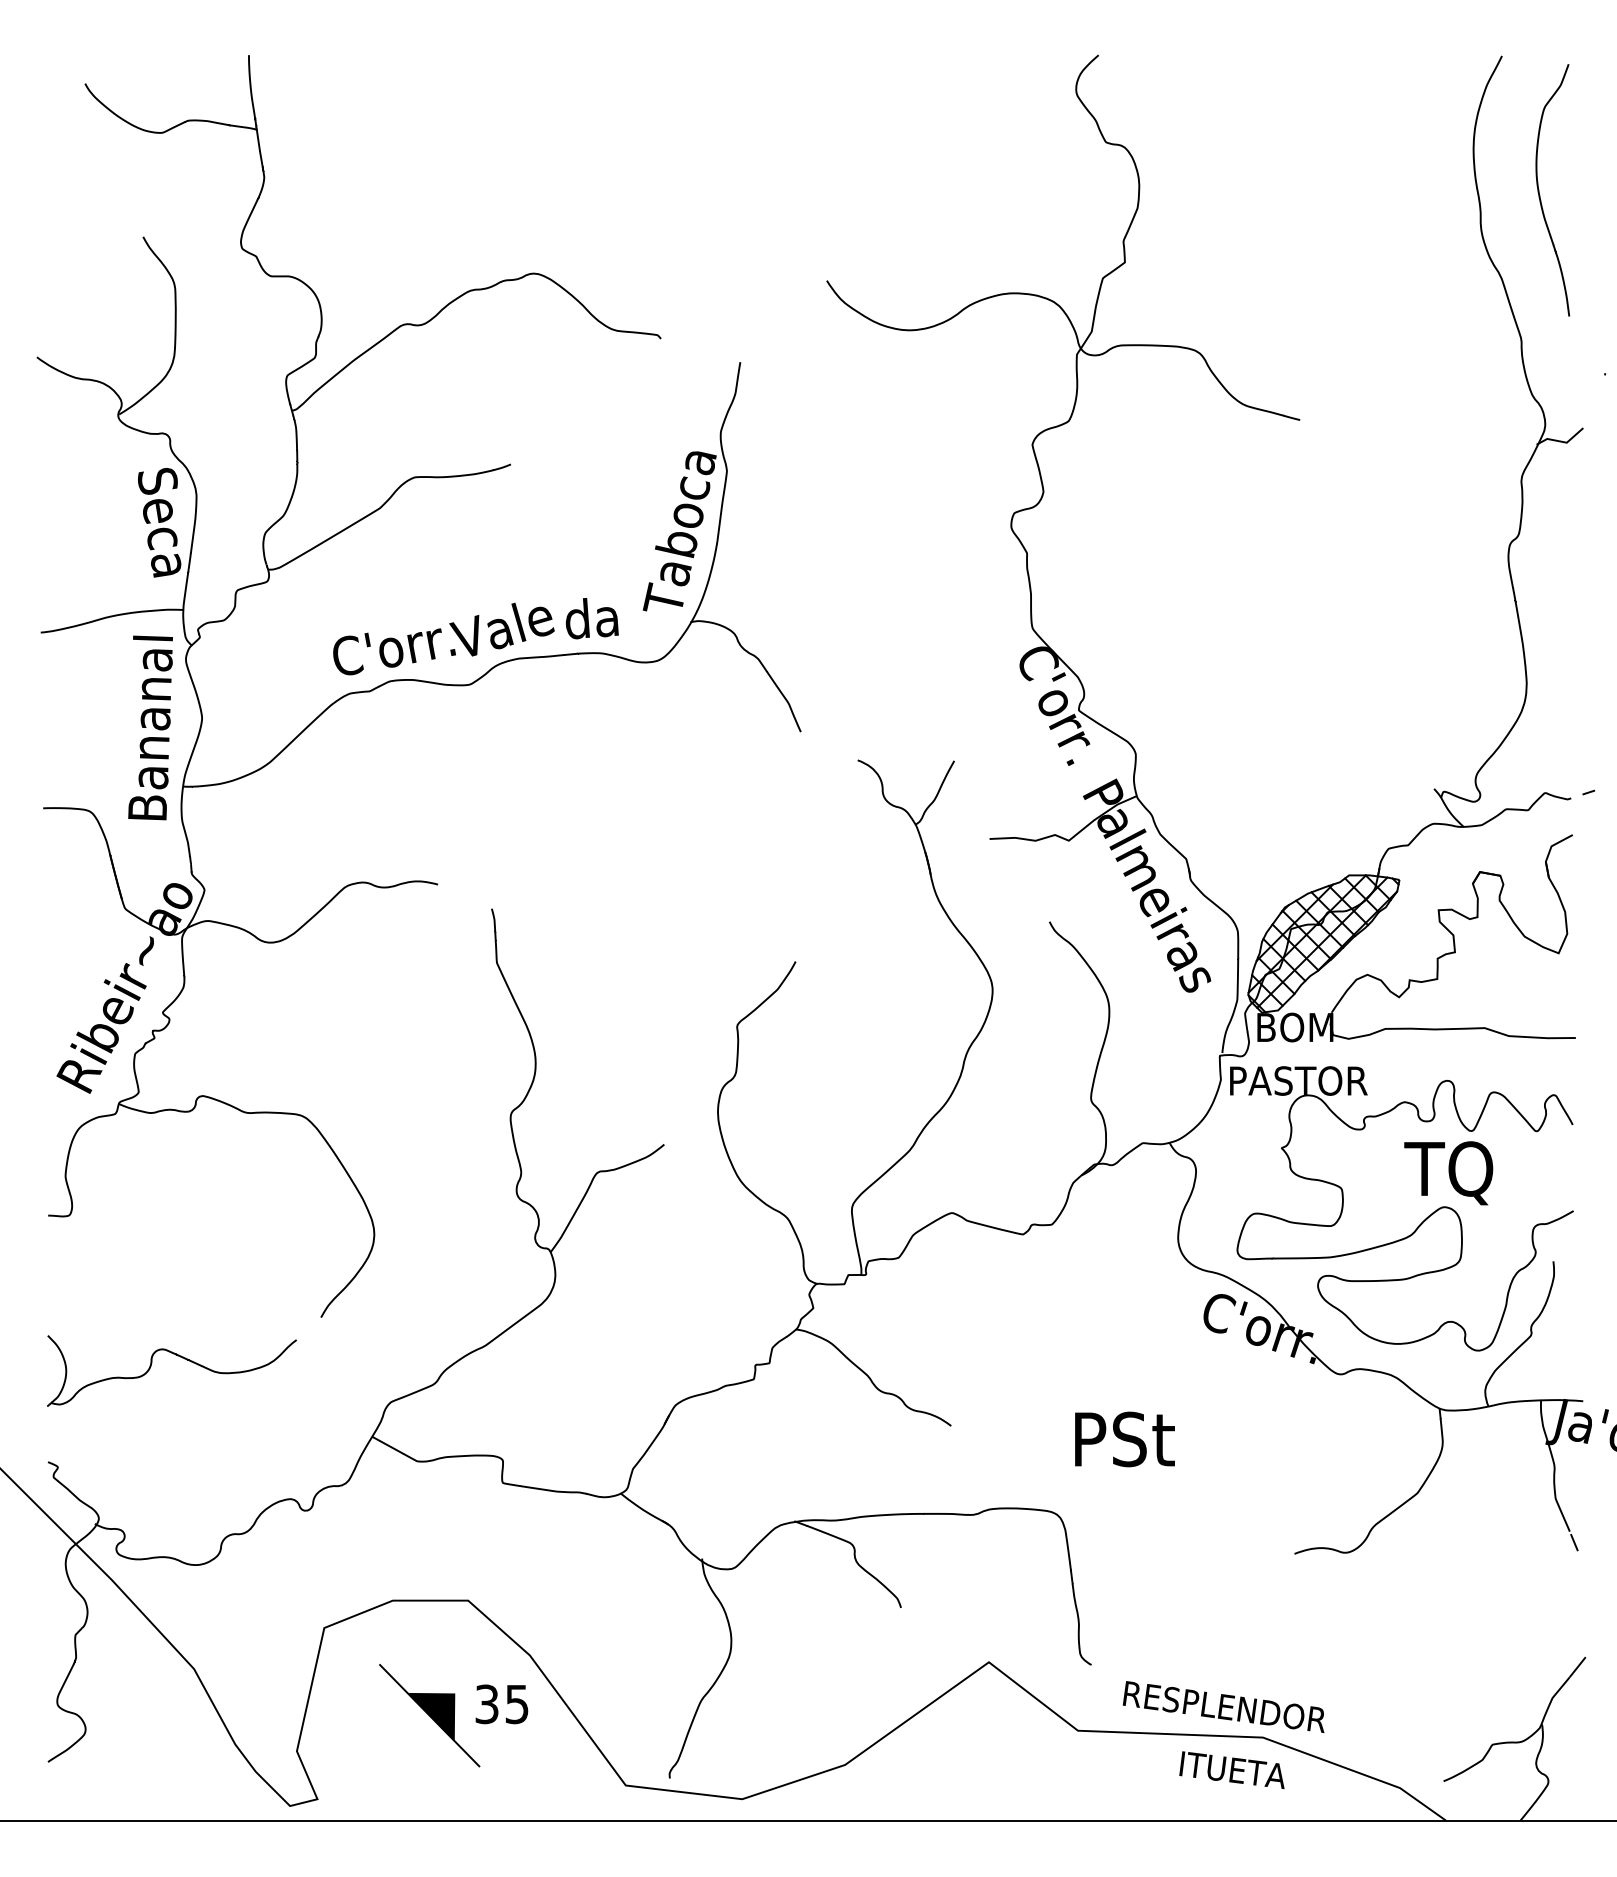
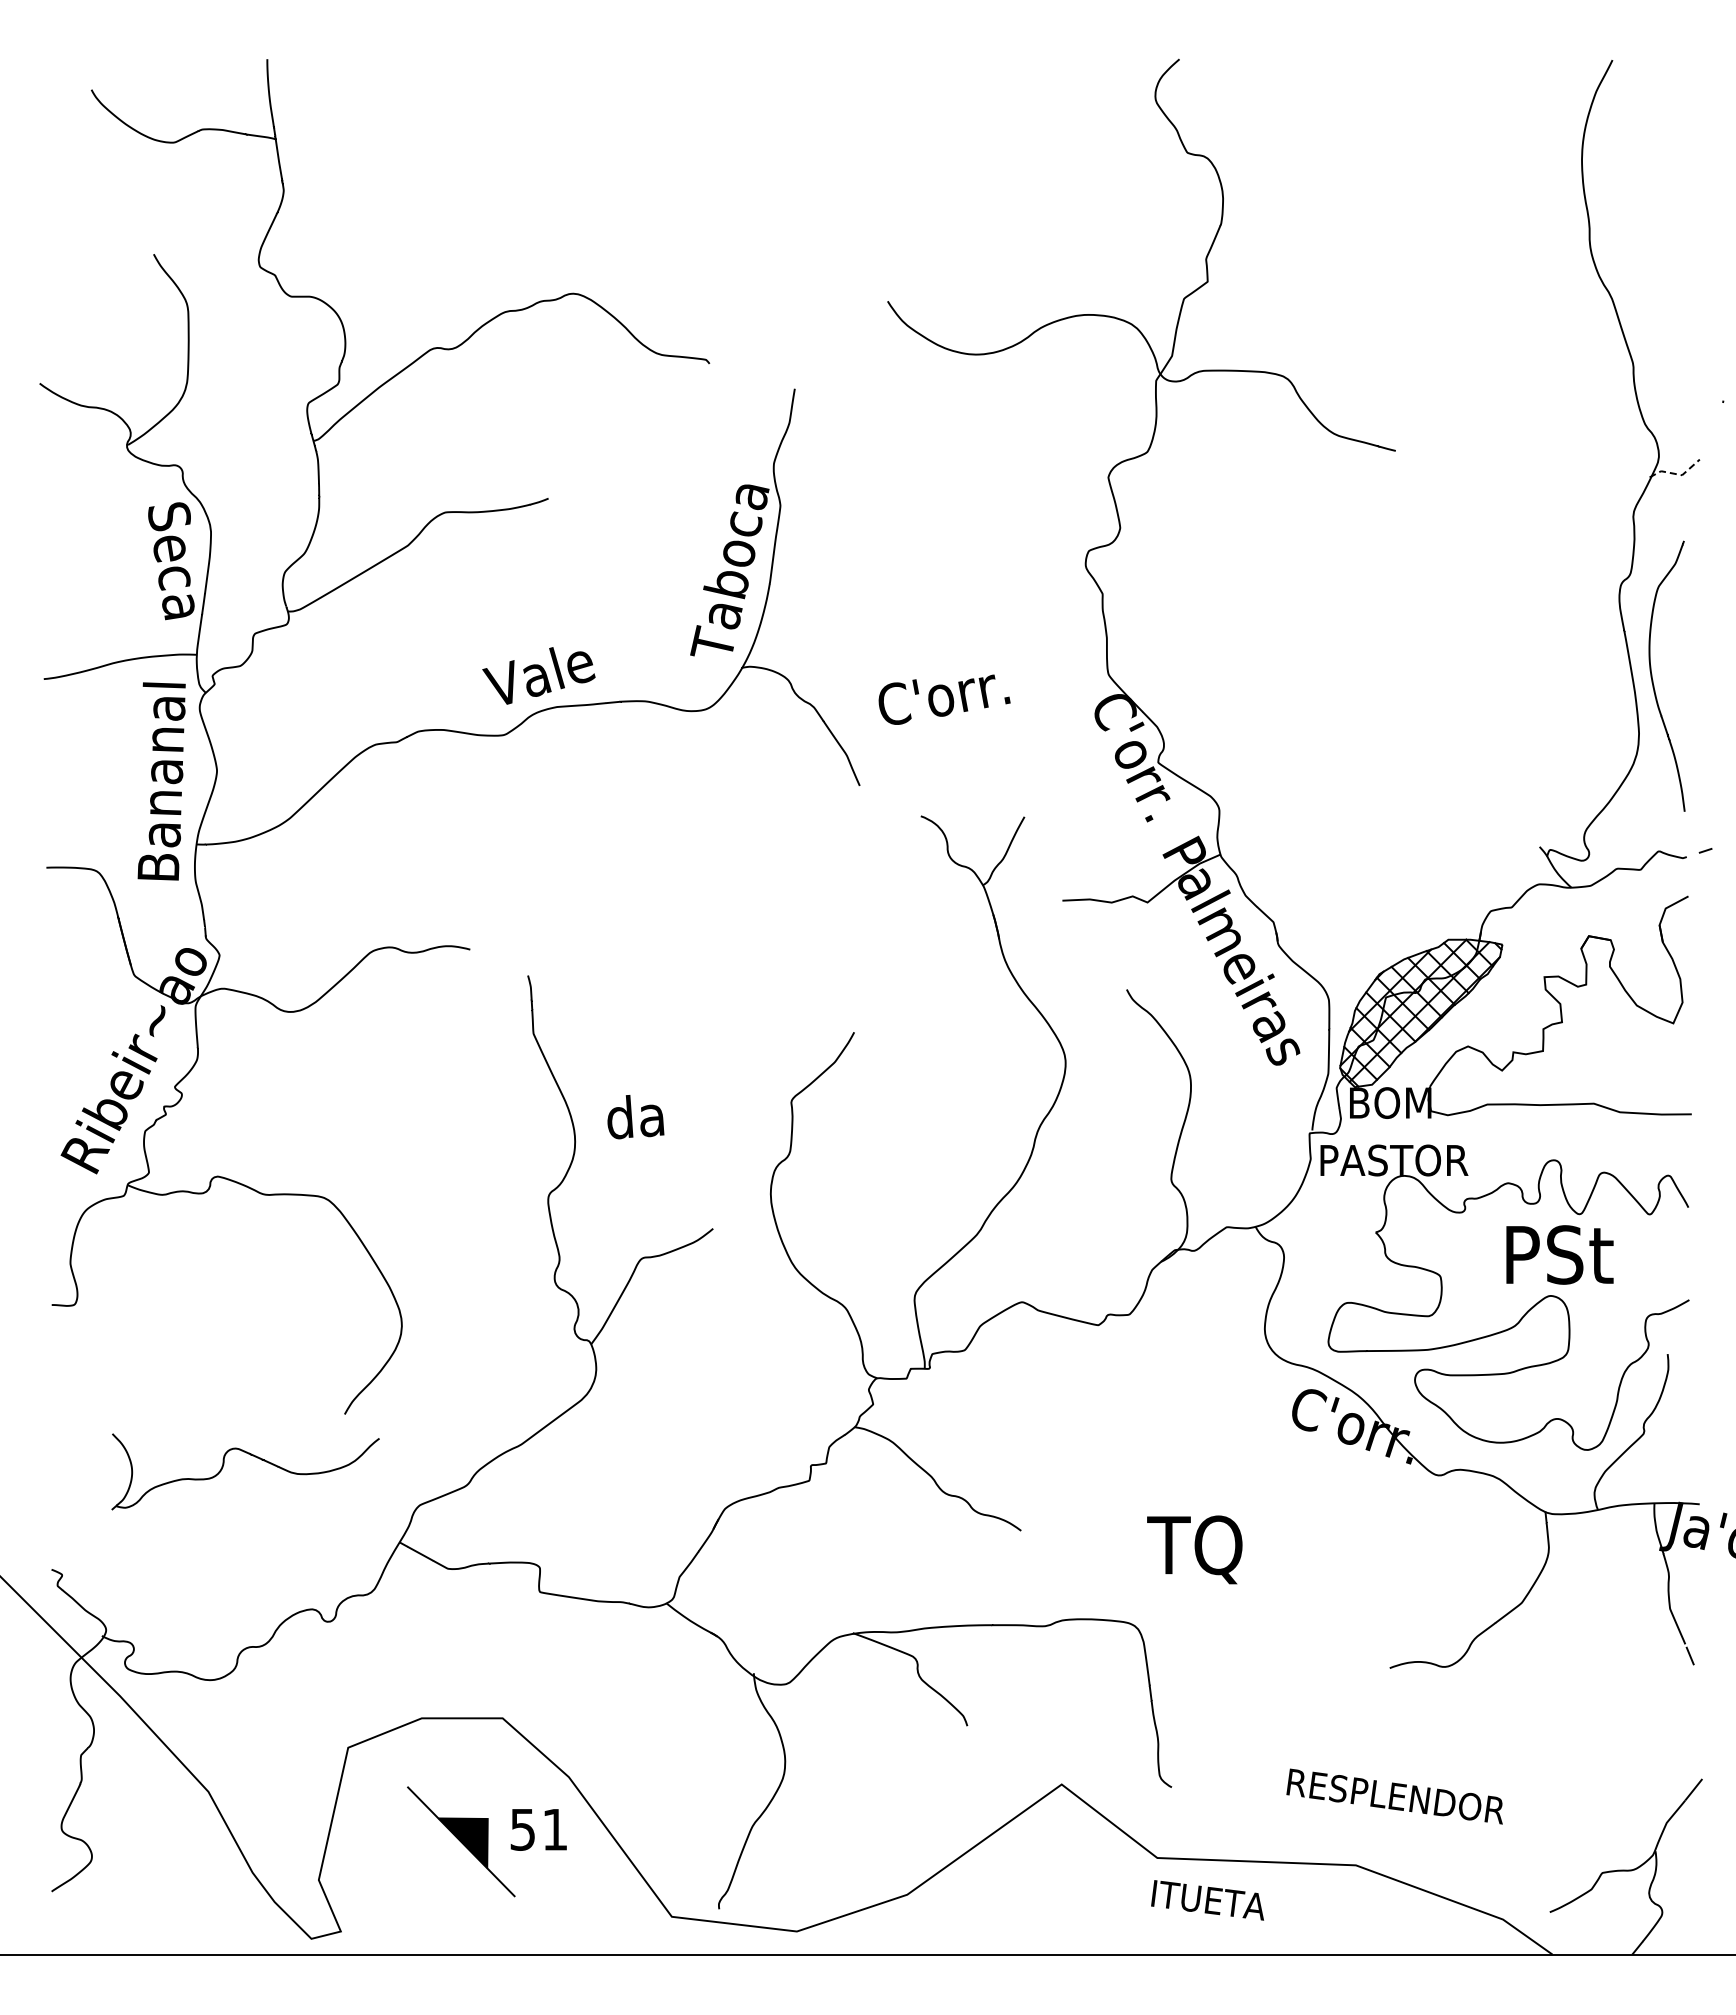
curve: (1540, 194) -> (1653, 680), moved
line: (1561, 442) -> (1676, 474), solid -> dashed
text: (591, 618) -> (635, 1117), moved
text: (394, 651) -> (944, 699), moved
text: (1452, 1173) -> (1559, 1259), TQ -> PSt
part: (178, 1356) -> (252, 1456), moved
text: (1121, 1443) -> (1204, 1549), PSt -> TQ
text: (501, 1704) -> (538, 1829), 35 -> 51
text: (1223, 1706) -> (1394, 1796), moved
text: (1231, 1770) -> (1207, 1900), moved

